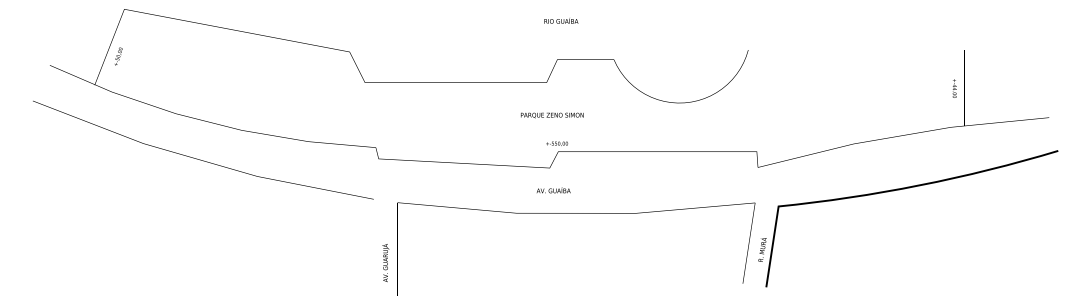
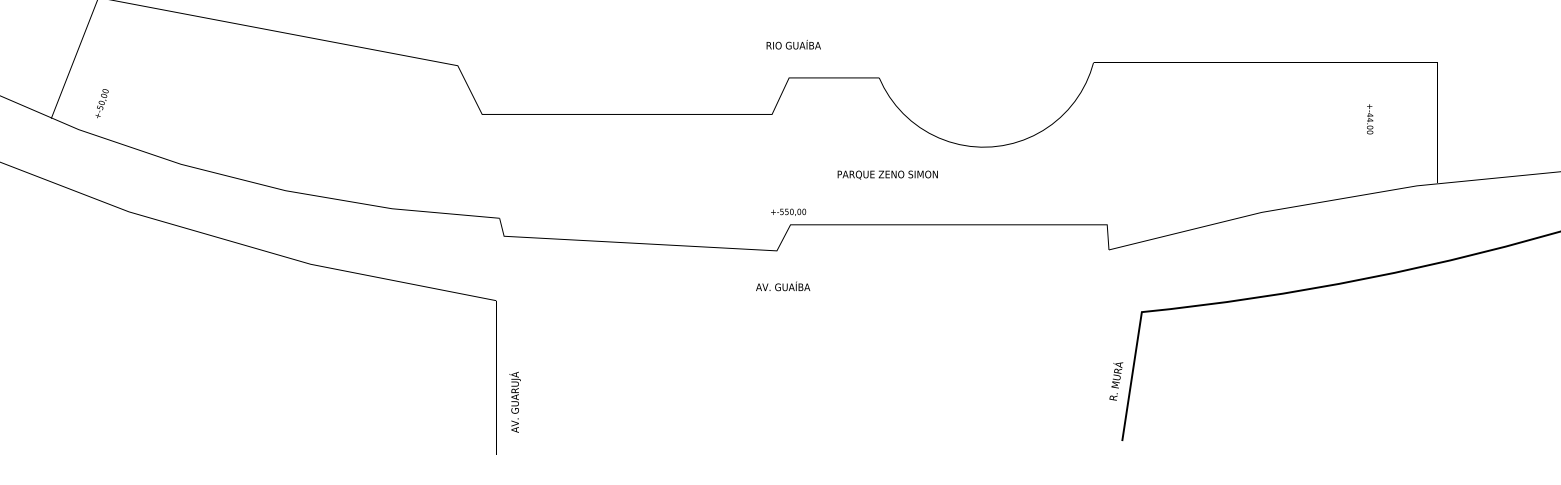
text: (561, 20) -> (794, 44), moved
text: (118, 56) -> (101, 103), moved
text: (954, 88) -> (1369, 119), moved
text: (552, 115) -> (888, 175), moved
curve: (576, 213) -> (819, 323), removed

